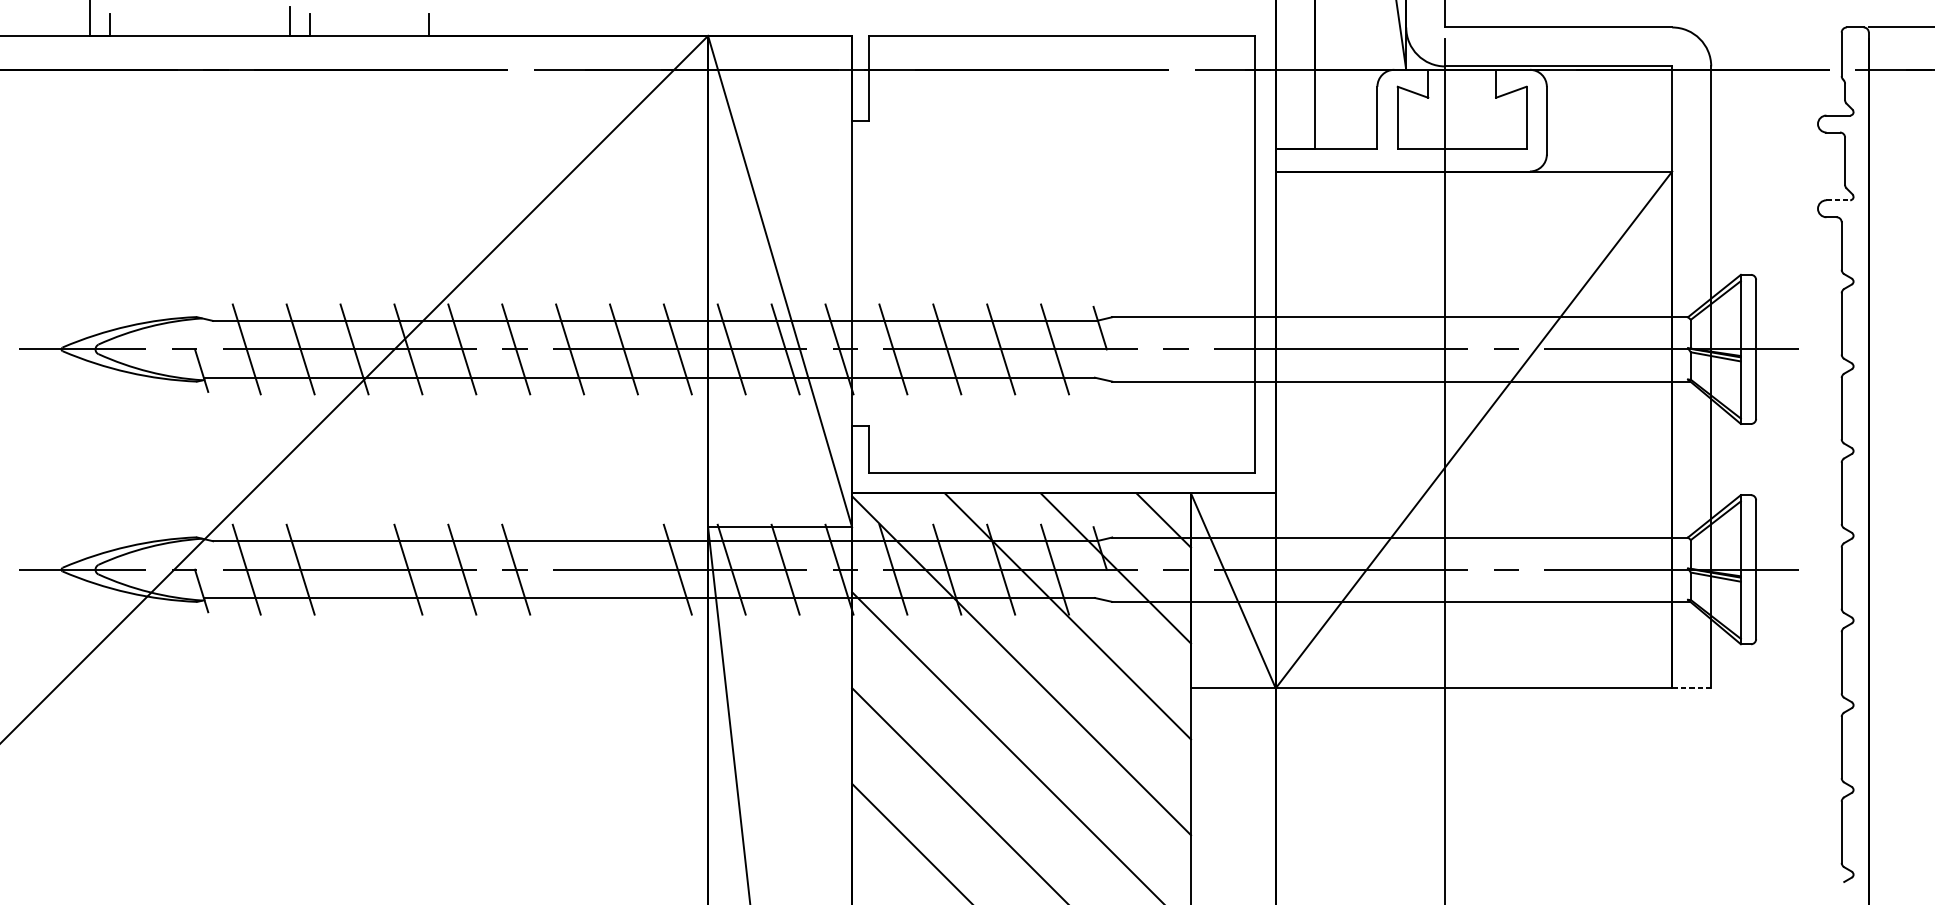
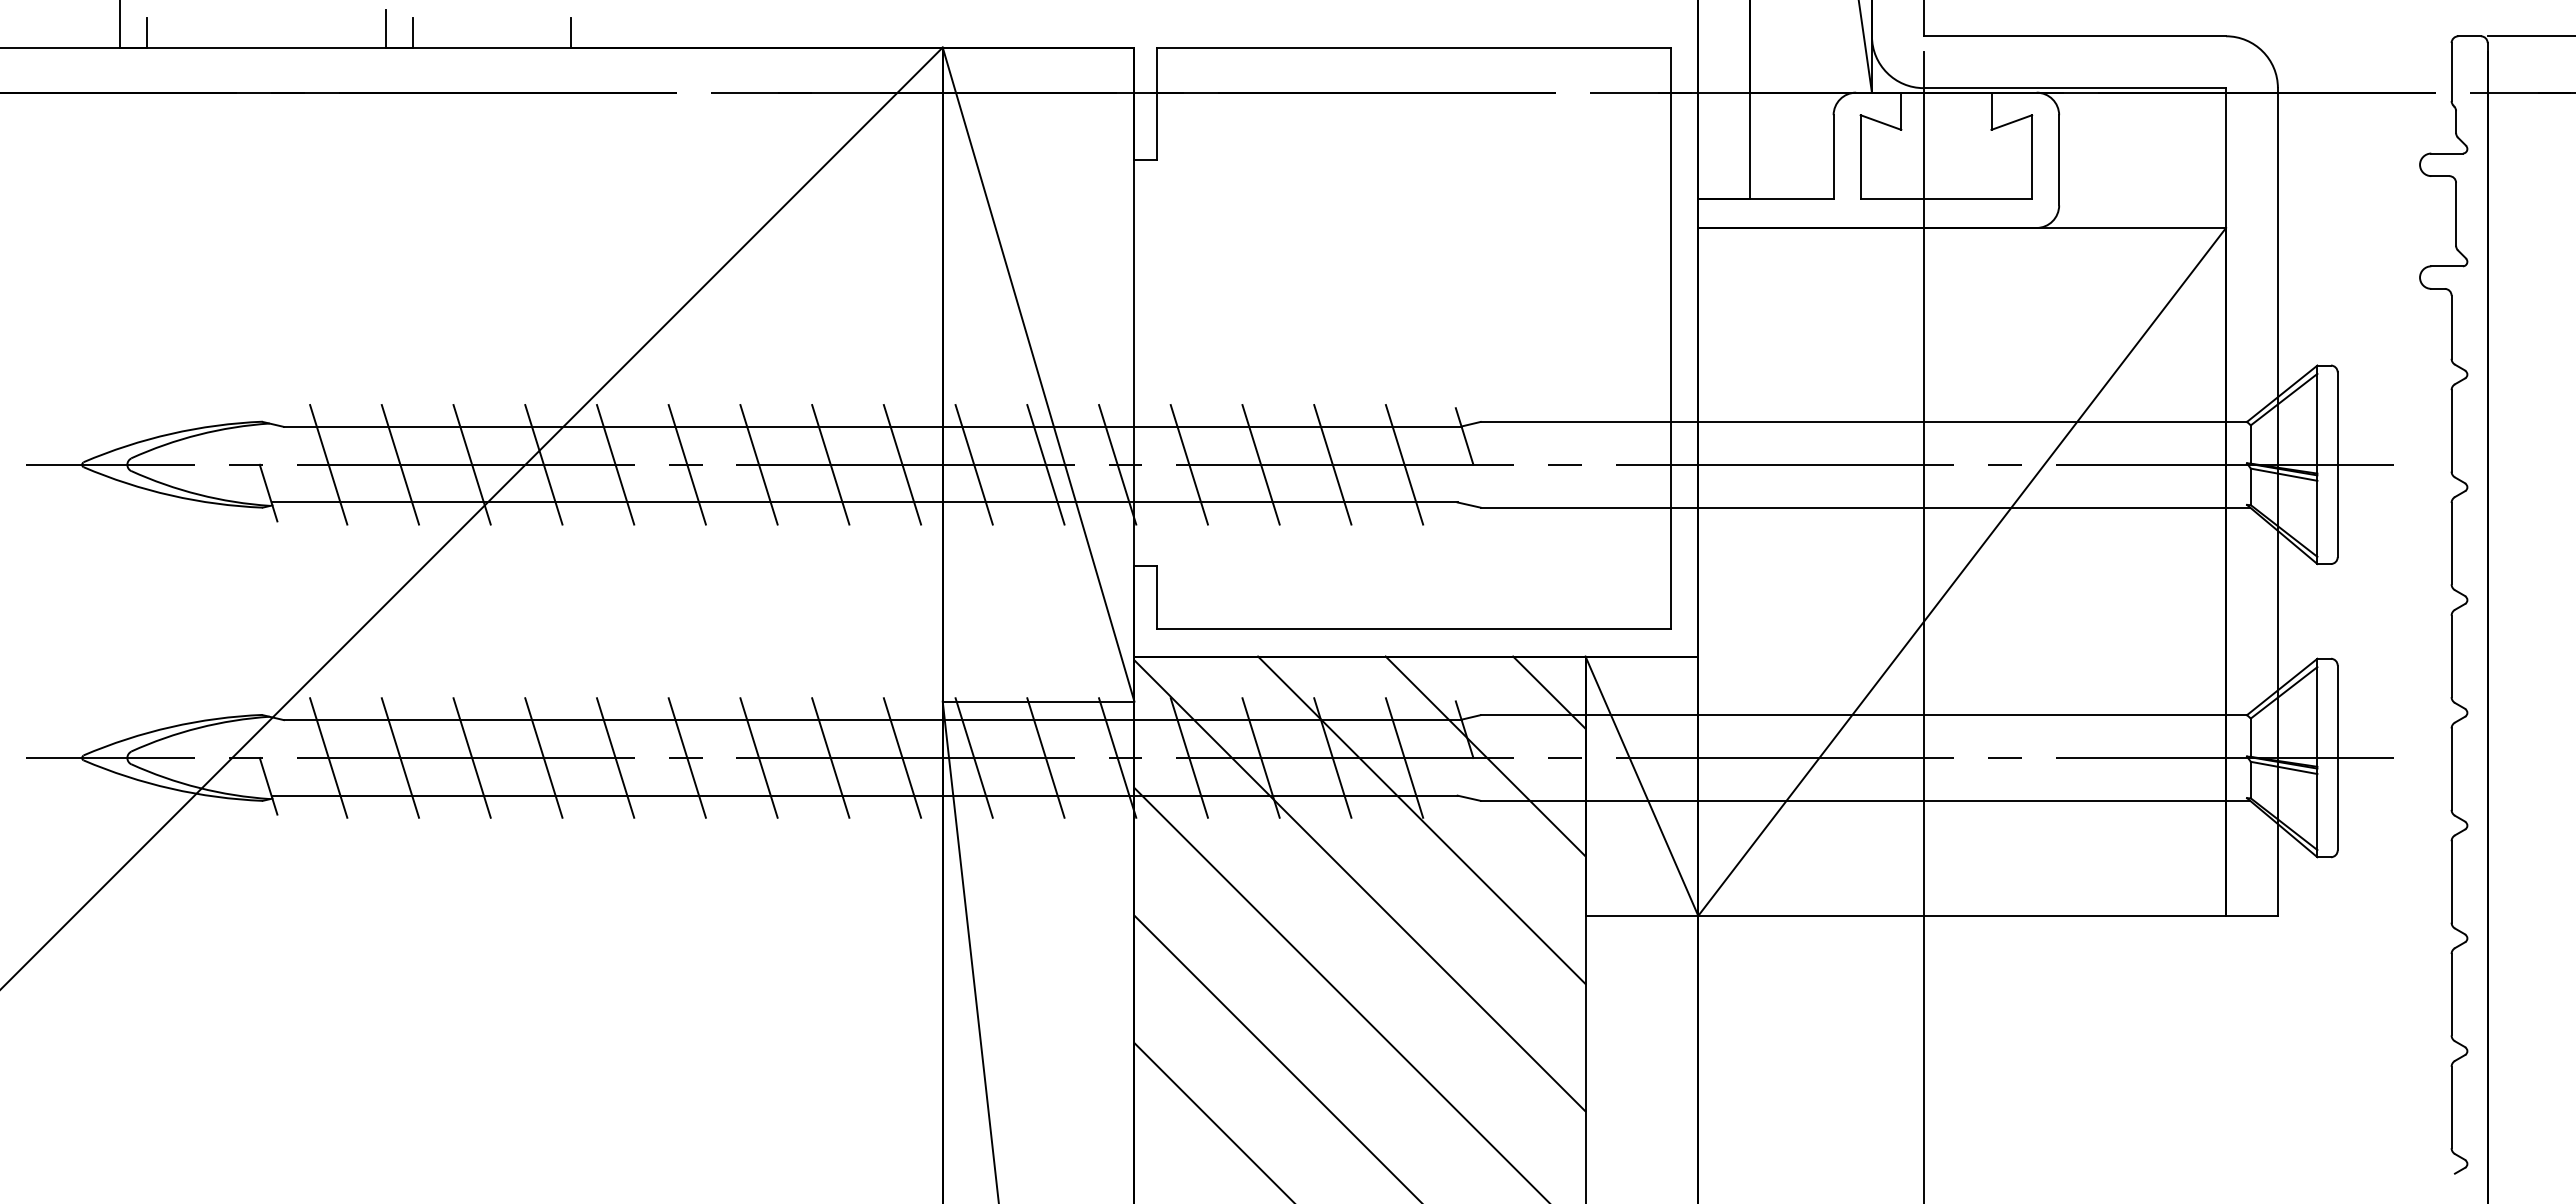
line: (1838, 200) -> (2447, 266), dashed -> solid
line: (354, 569) -> (471, 757), added
line: (569, 569) -> (758, 757), added
line: (623, 569) -> (830, 757), added
line: (1692, 688) -> (2252, 915), dashed -> solid

